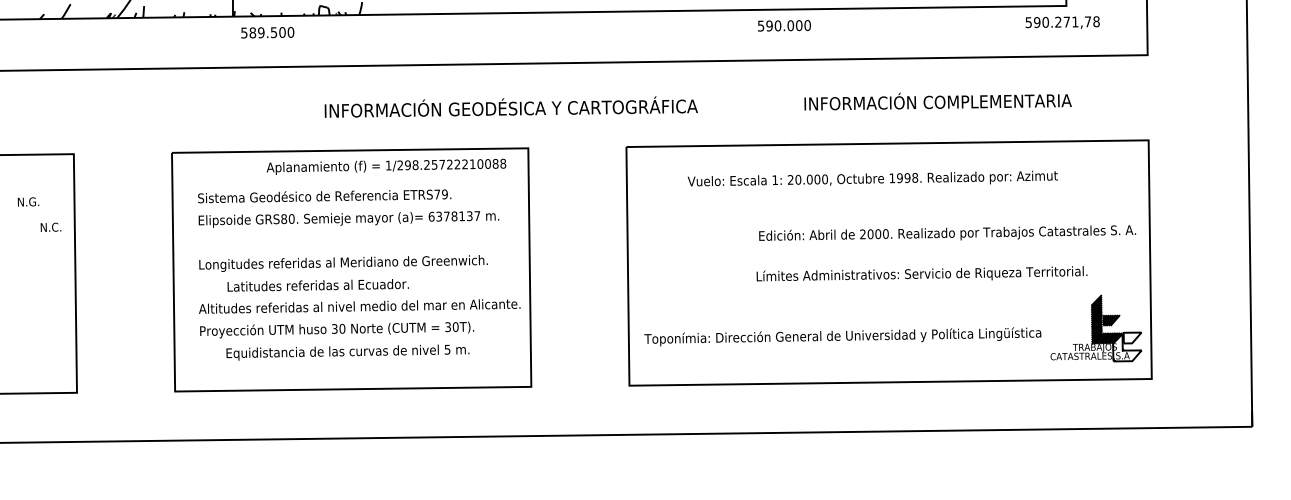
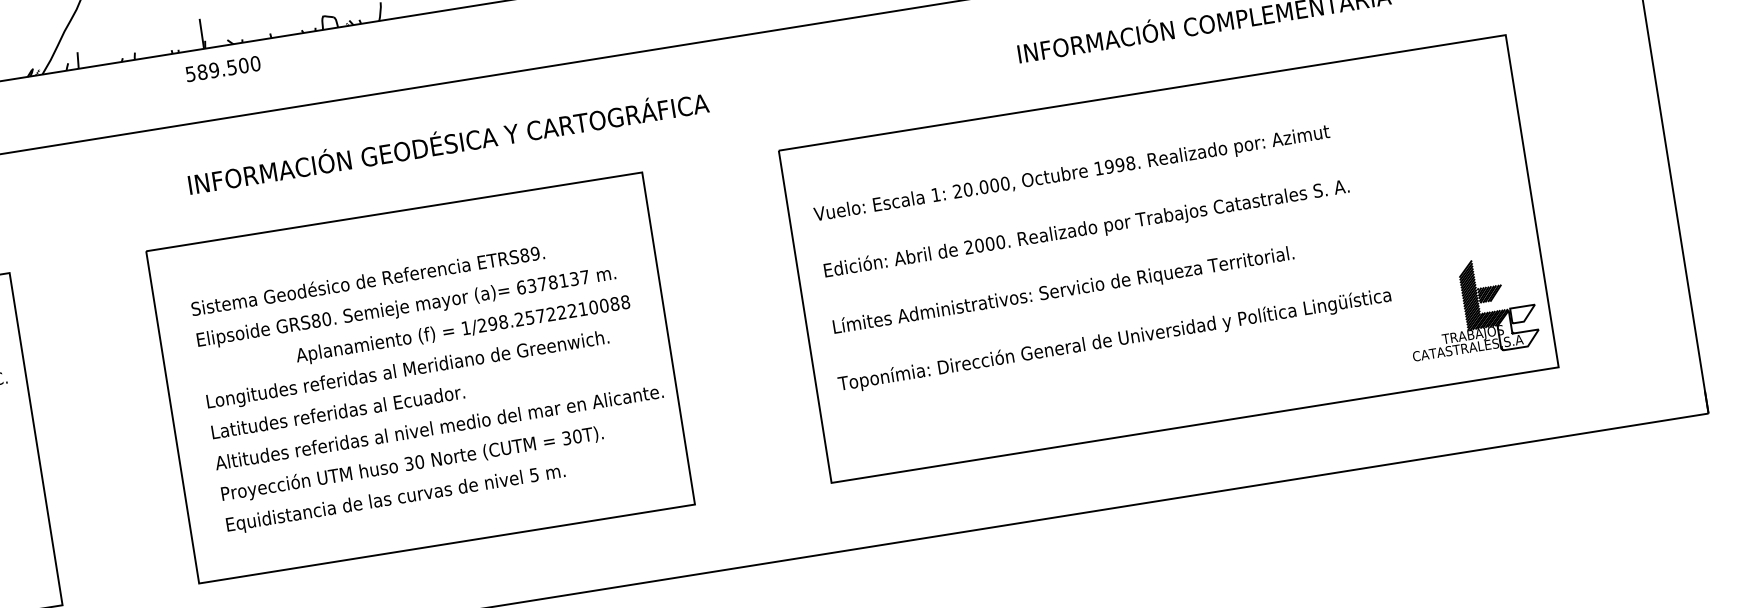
text: (267, 32) -> (222, 68), moved
text: (510, 106) -> (447, 141), moved
text: (386, 166) -> (463, 329), moved
text: (872, 178) -> (1071, 172), moved
text: (437, 194) -> (524, 255), ETRS79. -> ETRS89.
text: (947, 232) -> (1086, 227), moved
text: (921, 273) -> (1062, 289), moved
text: (317, 285) -> (337, 412), moved
text: (842, 336) -> (1114, 340), moved
text: (347, 352) -> (395, 499), moved

